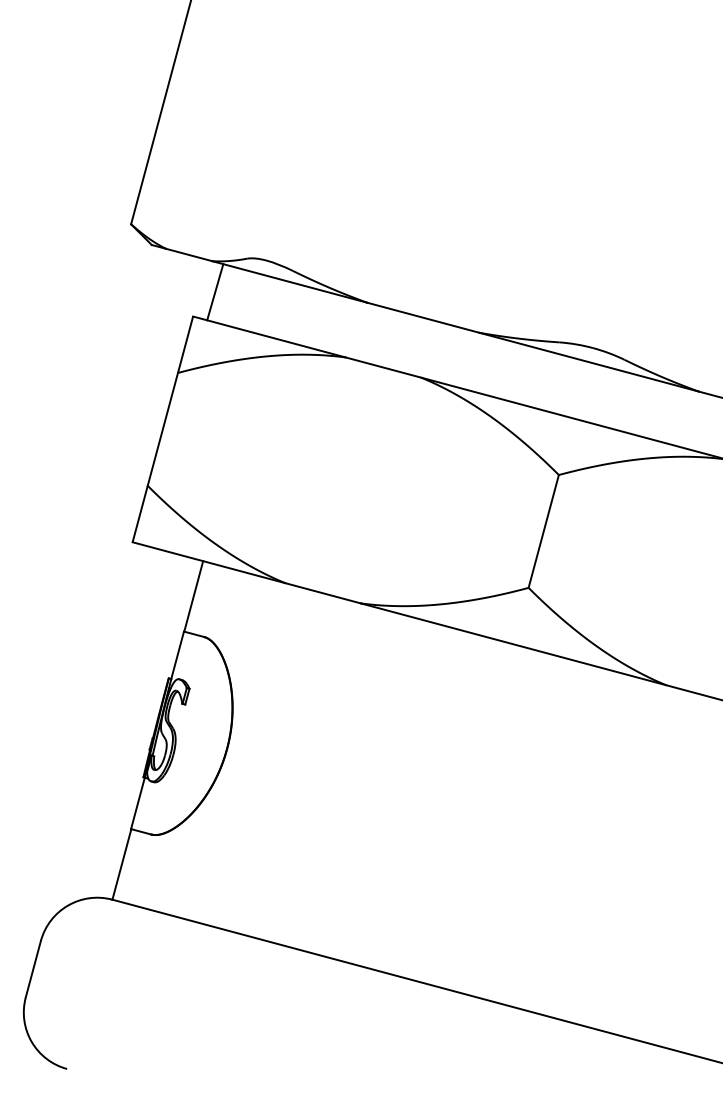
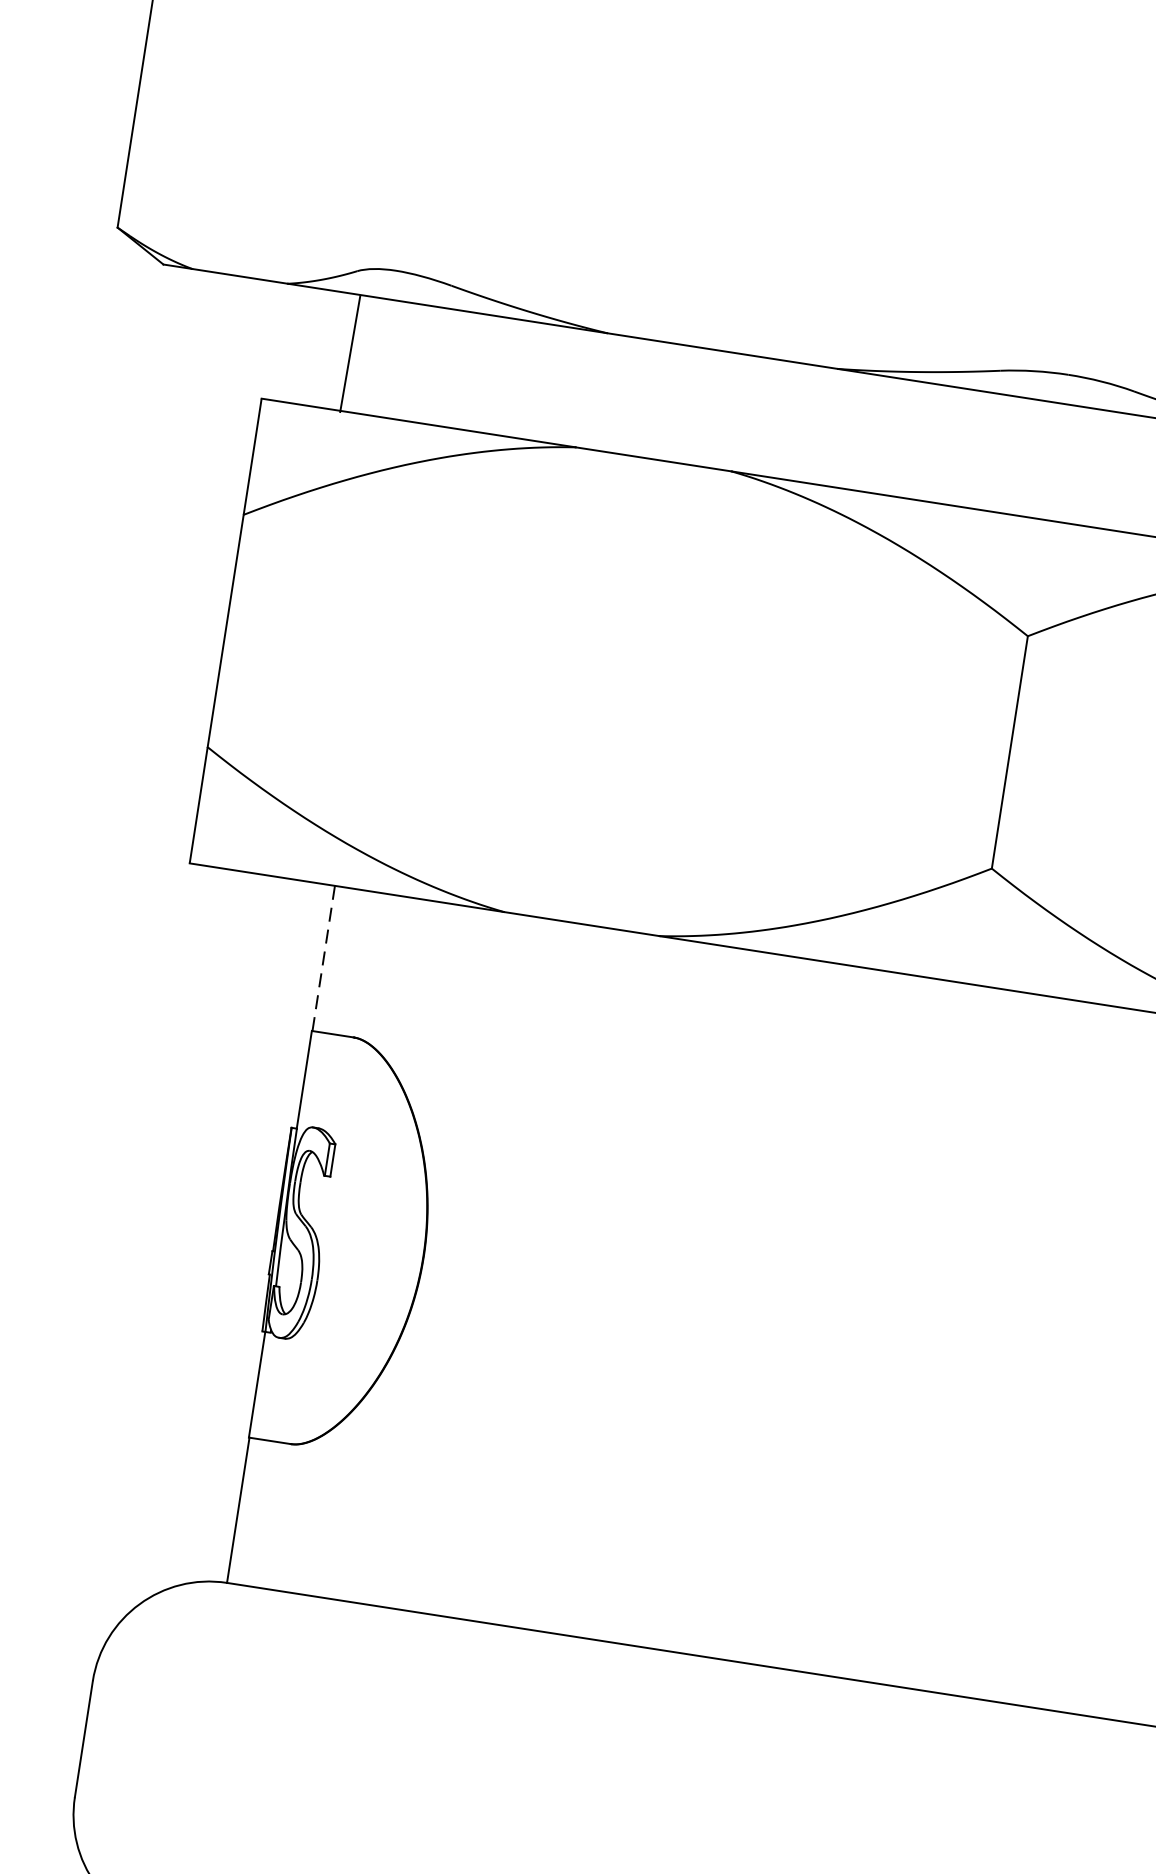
line: (215, 292) -> (350, 354), moved
line: (193, 596) -> (323, 958), solid -> dashed

